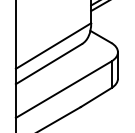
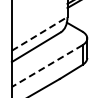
line: (53, 45) -> (39, 33), solid -> dashed
line: (62, 90) -> (46, 66), solid -> dashed

